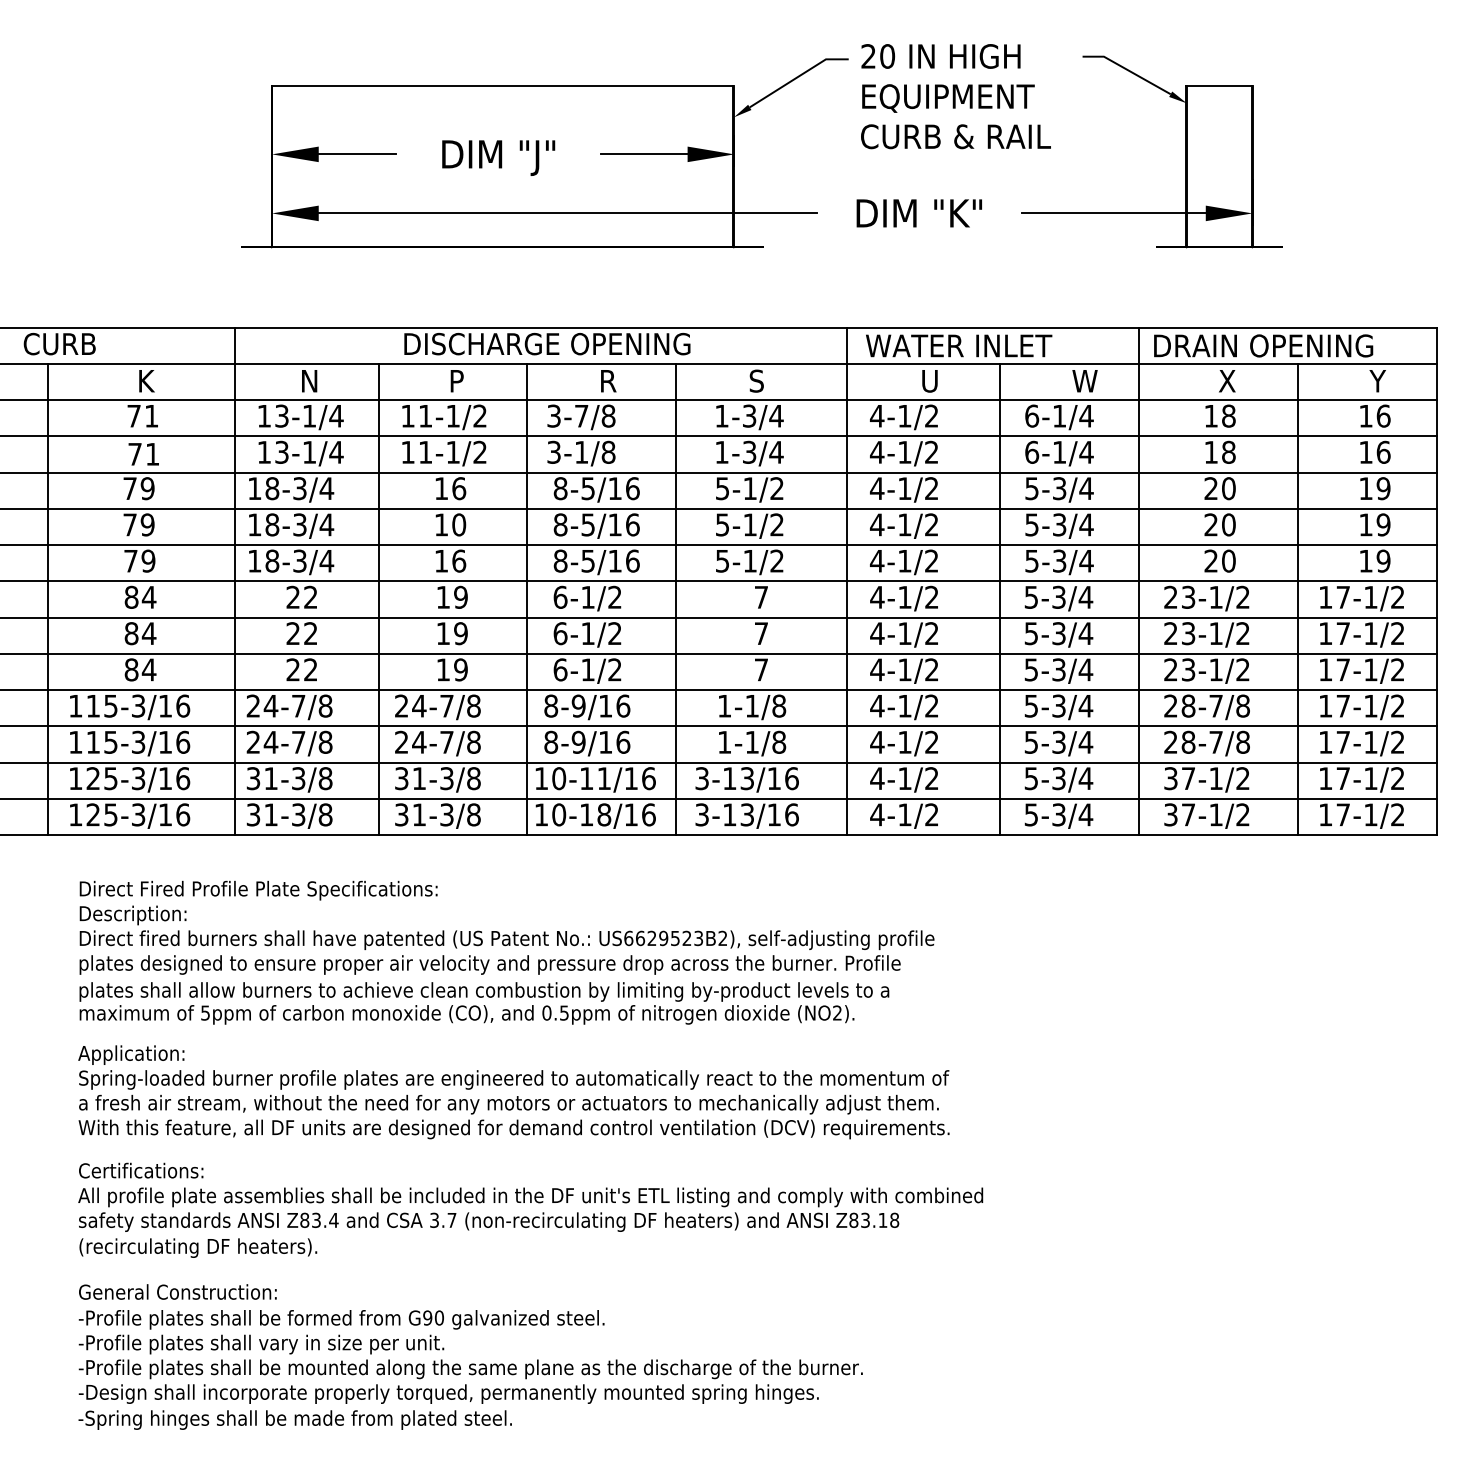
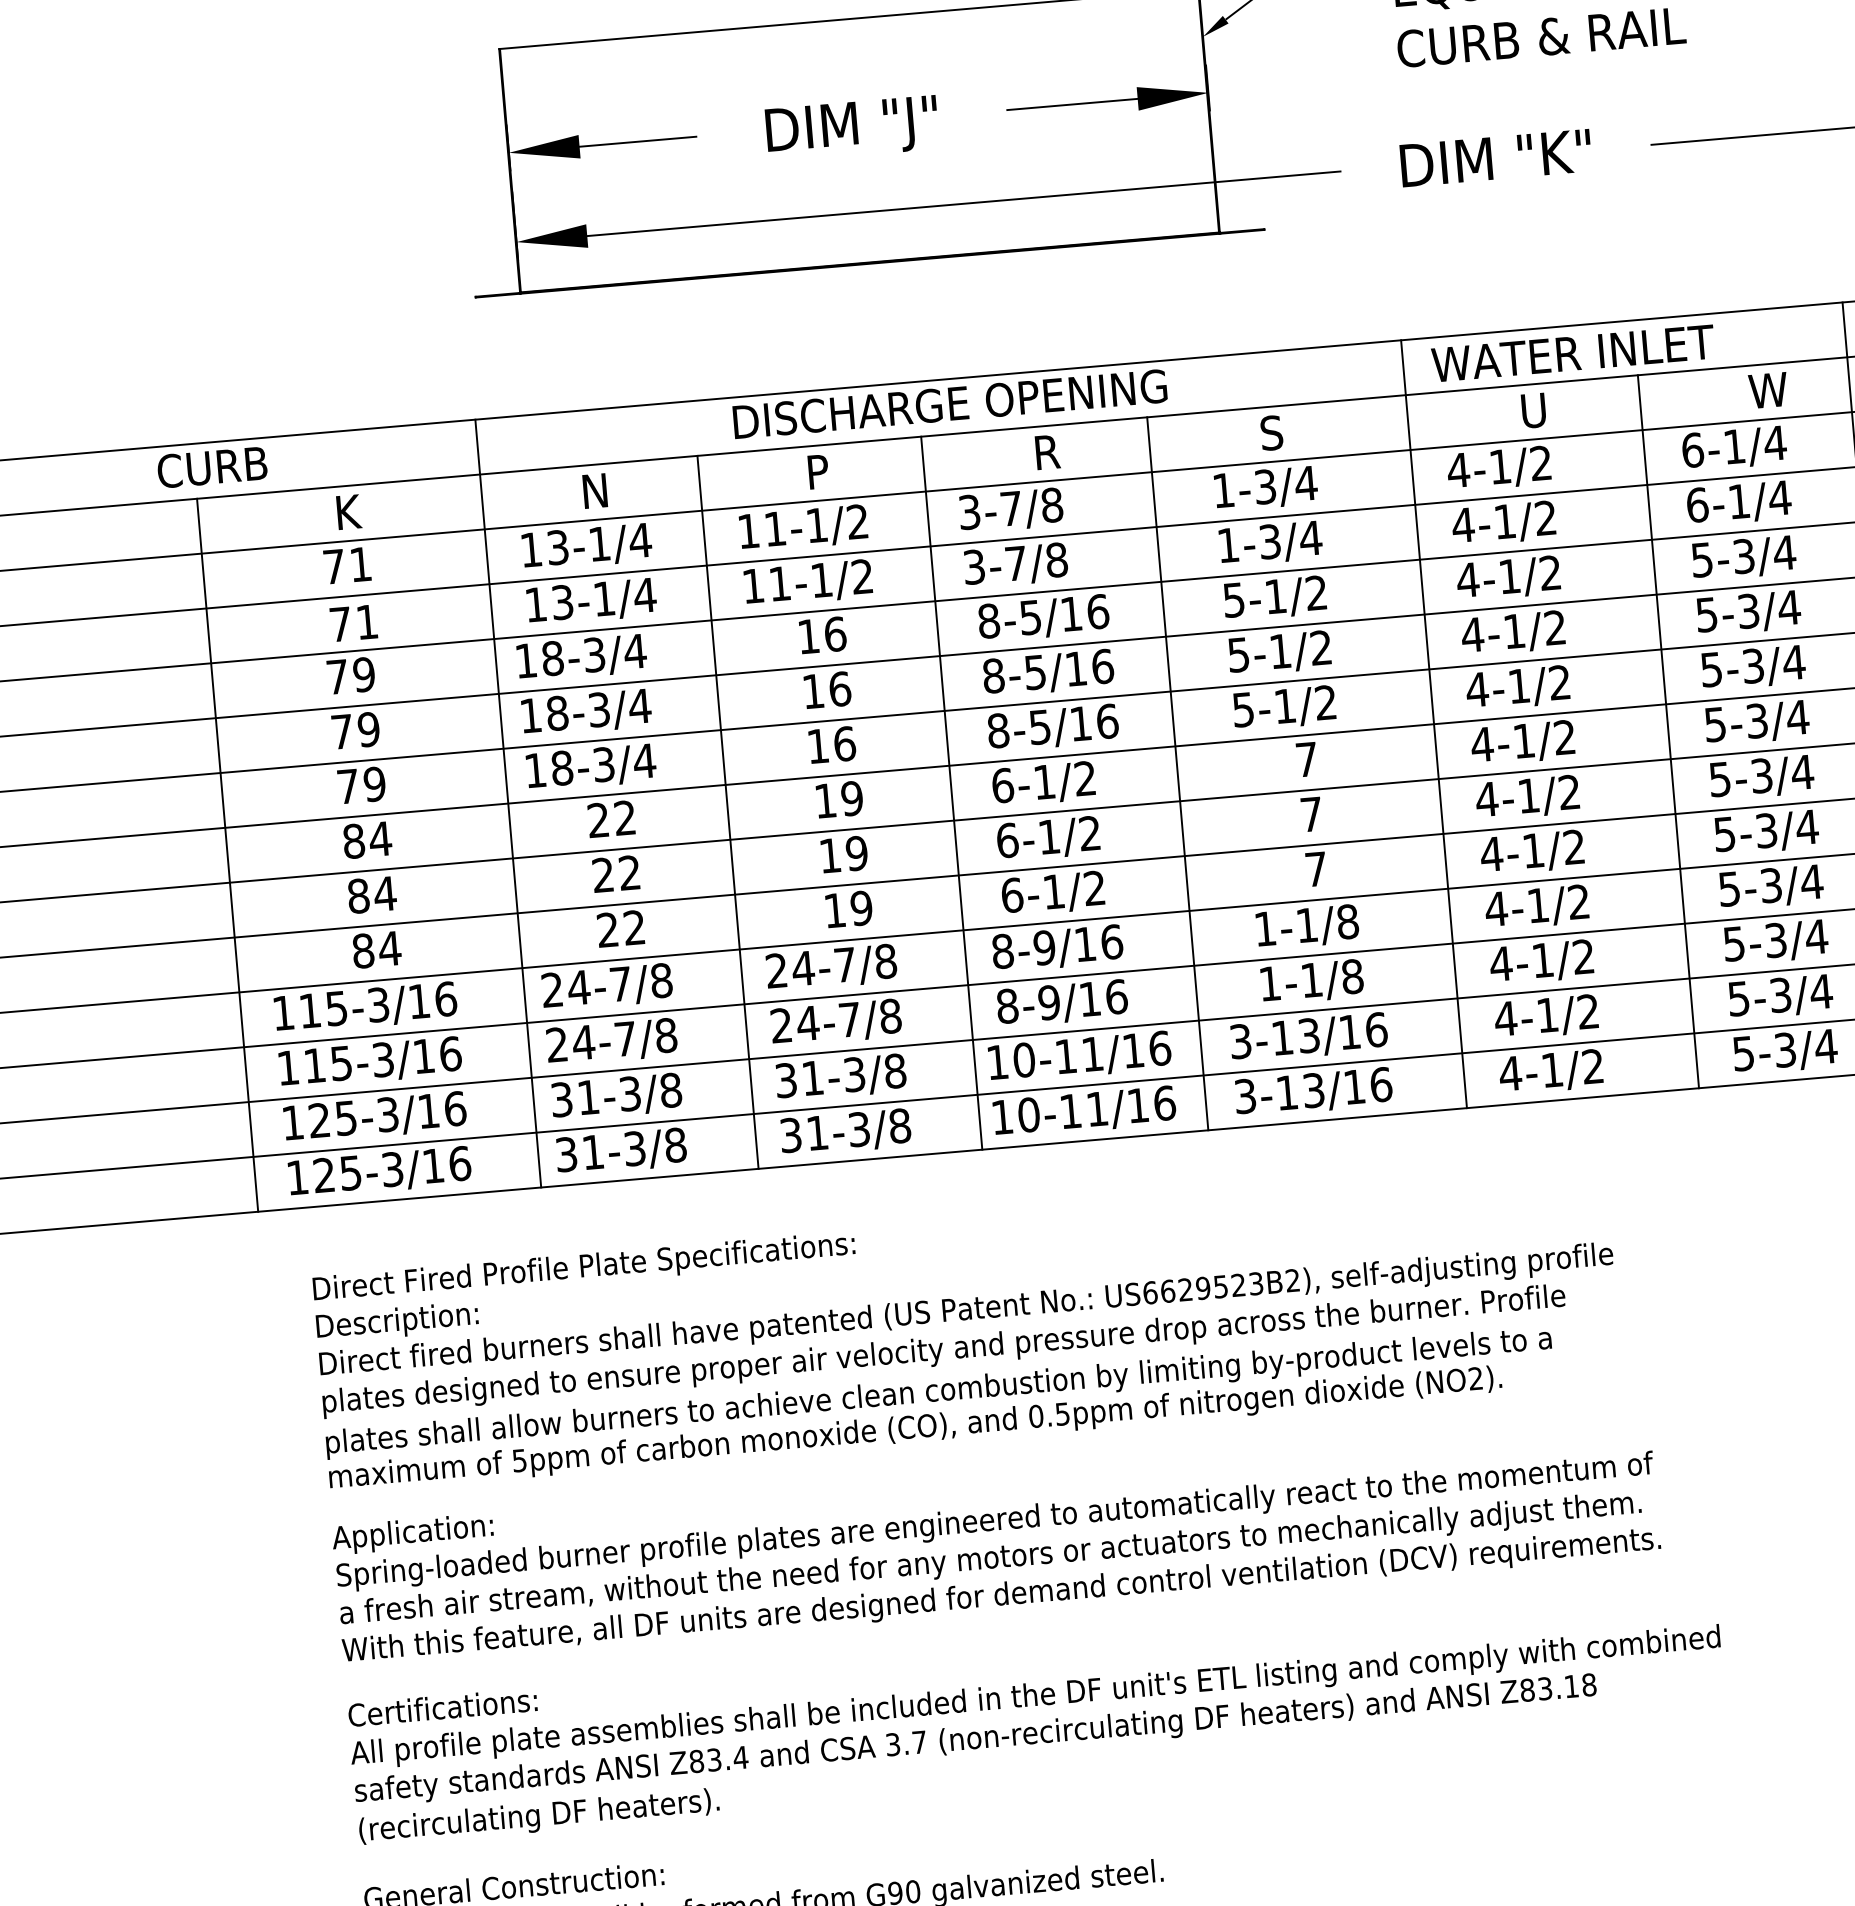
text: (581, 452) -> (1015, 563), 3-1/8 -> 3-7/8
text: (459, 524) -> (840, 688), 10 -> 16
text: (604, 814) -> (1097, 1108), 10-18/16 -> 10-11/16

